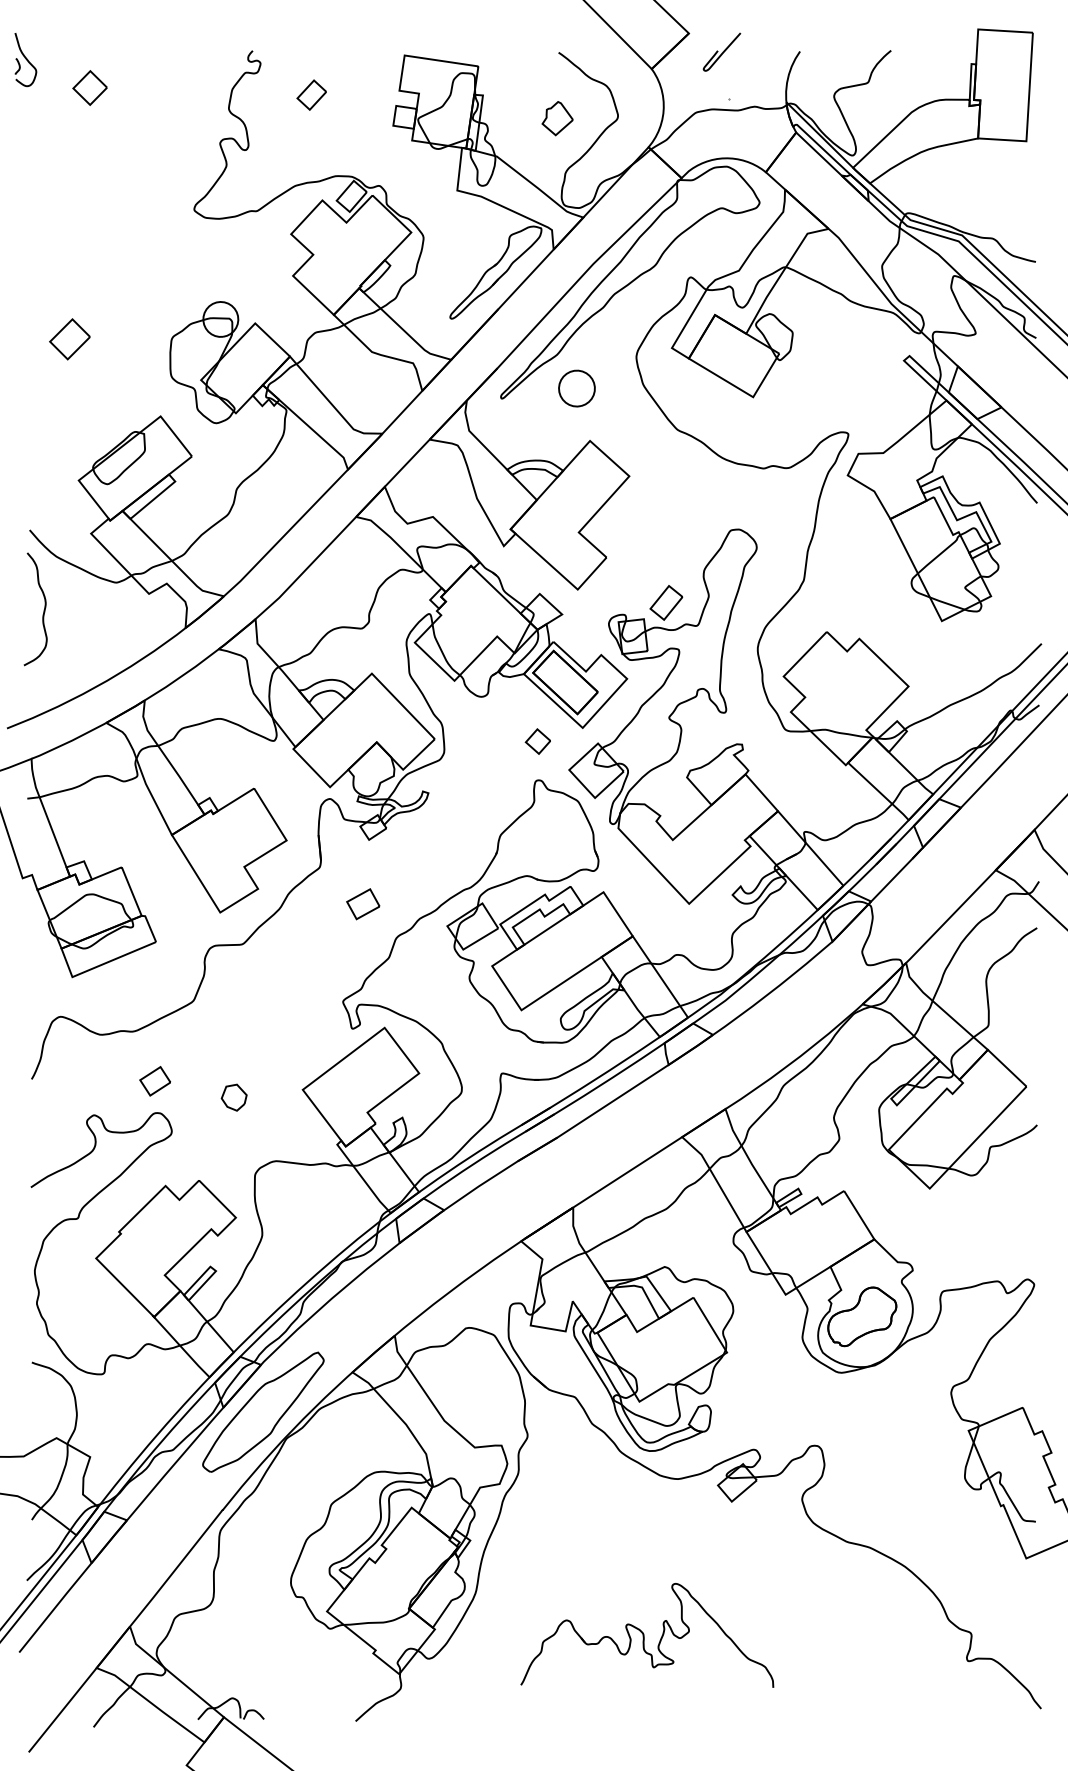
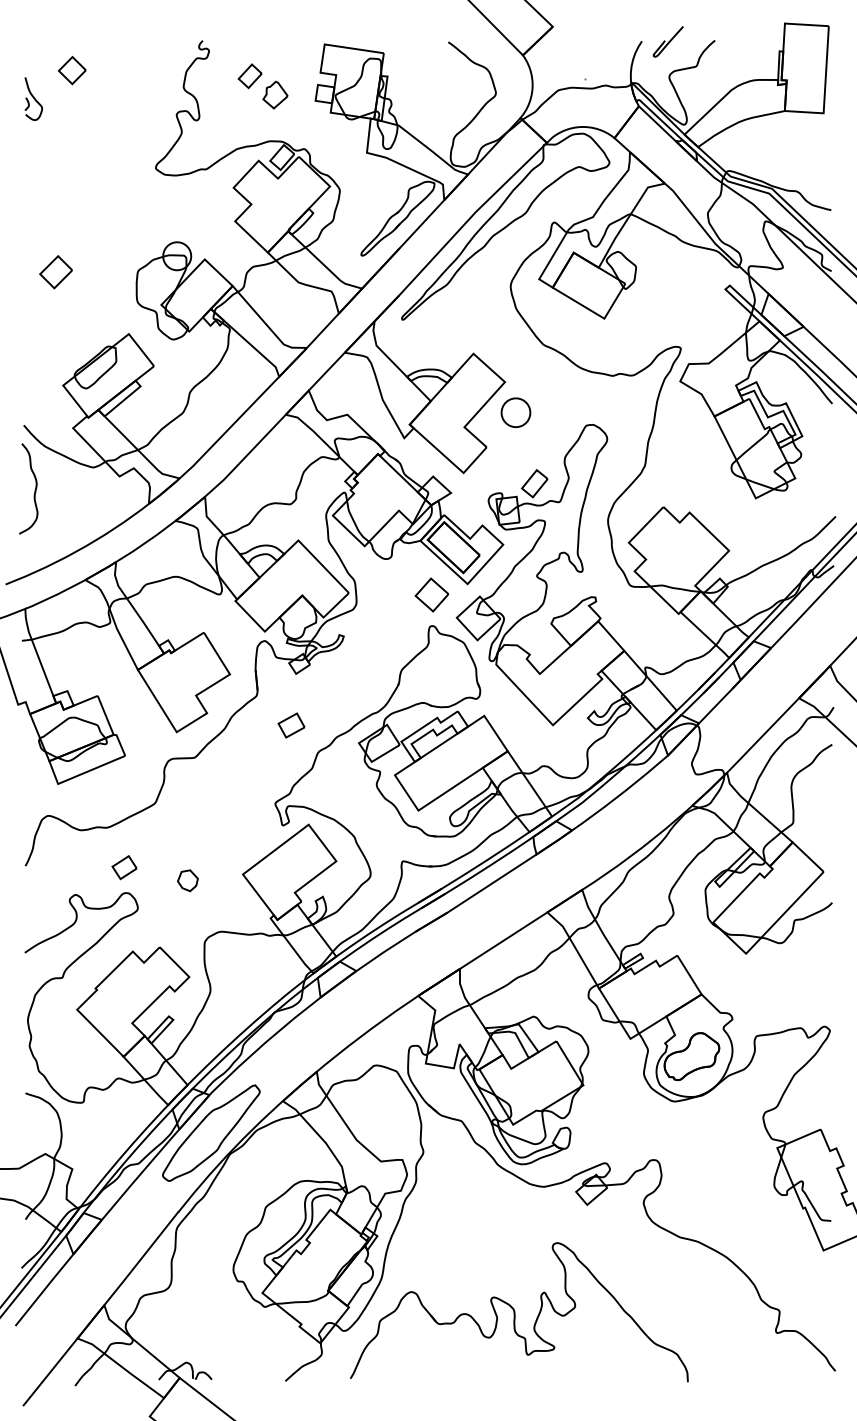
curve: (722, 51) -> (668, 41), moved
part: (25, 59) -> (33, 98), moved
part: (557, 117) -> (275, 94), moved
part: (576, 388) -> (515, 412), moved
part: (537, 740) -> (431, 594), size x1.67
part: (647, 1635) -> (519, 1312), size x1.67

